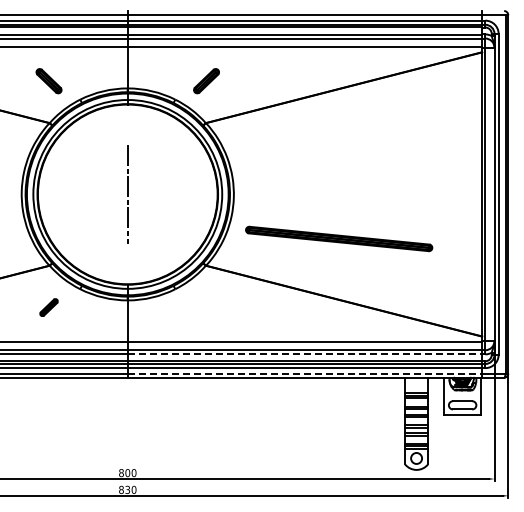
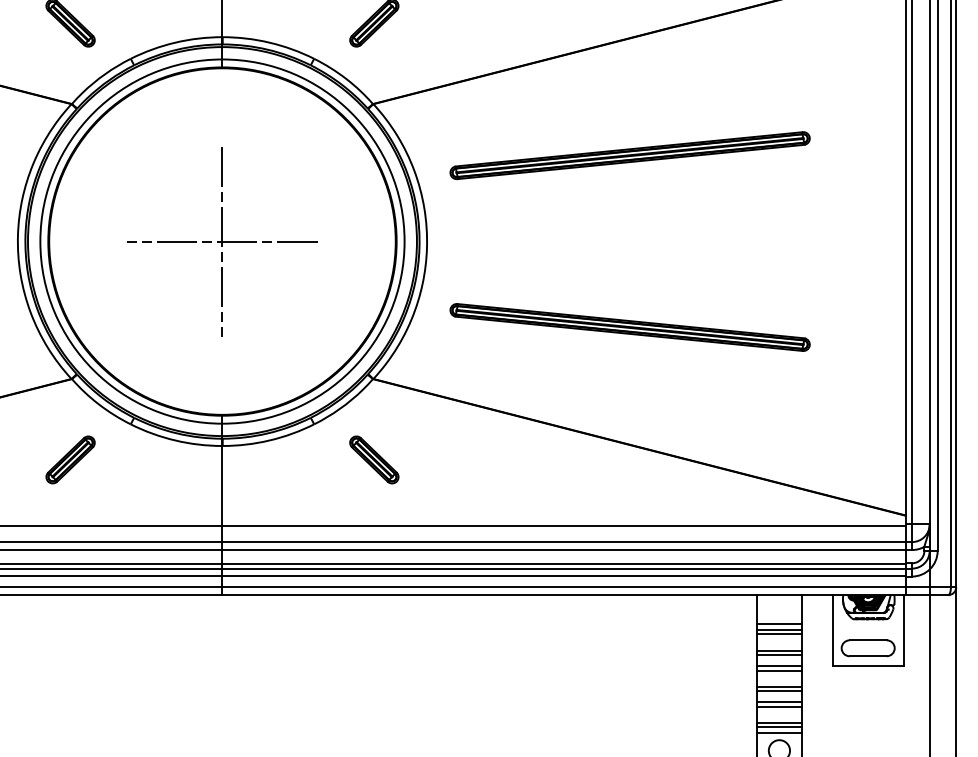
part: (339, 149) -> (630, 154), added
line: (127, 194) -> (221, 241), added
part: (48, 307) -> (69, 459), size x1.43
part: (206, 307) -> (374, 459), added
line: (305, 354) -> (565, 550), dashed -> solid
line: (305, 373) -> (565, 586), dashed -> solid

